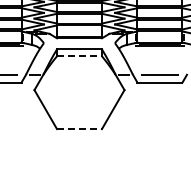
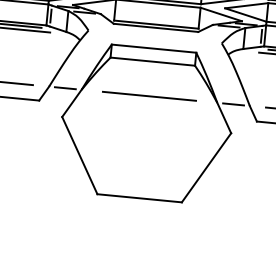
line: (80, 56) -> (154, 62), dashed -> solid
line: (79, 74) -> (149, 95), added
line: (80, 129) -> (141, 199), dashed -> solid

